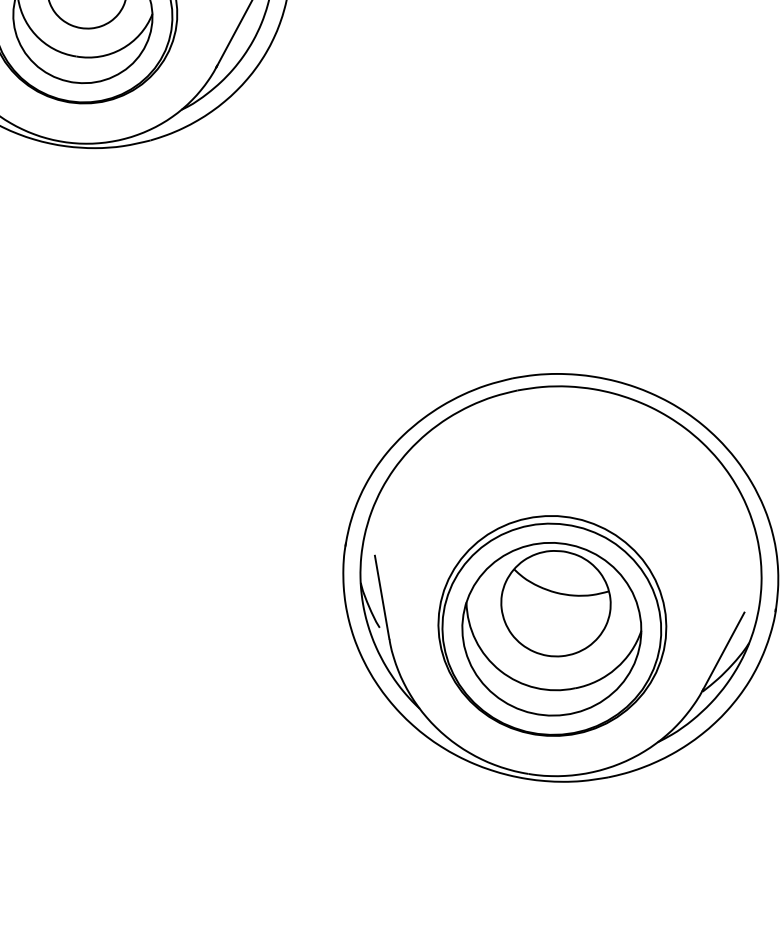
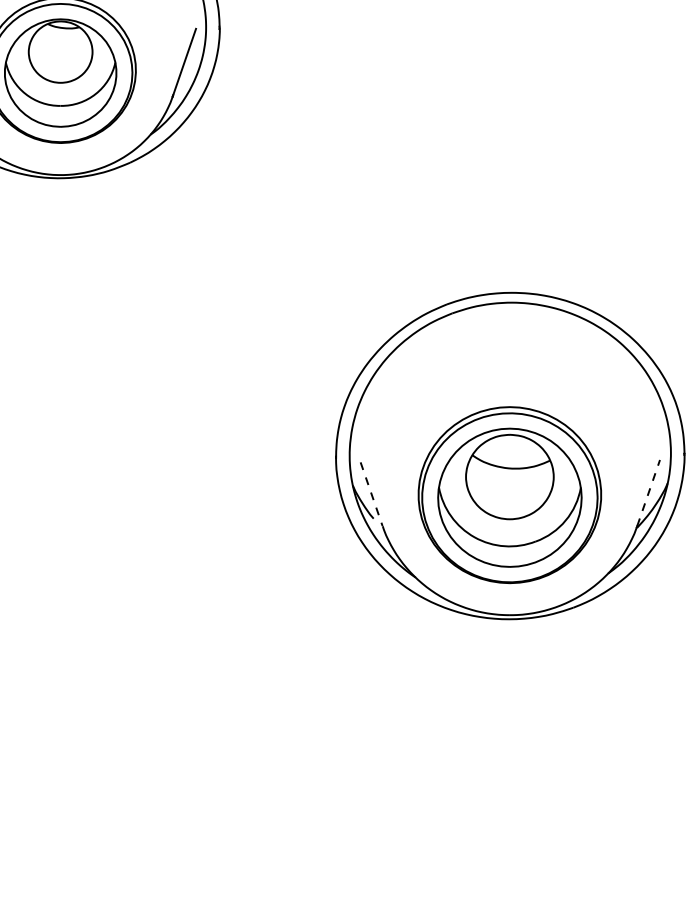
line: (381, 597) -> (371, 494), solid -> dashed
line: (723, 651) -> (648, 493), solid -> dashed

